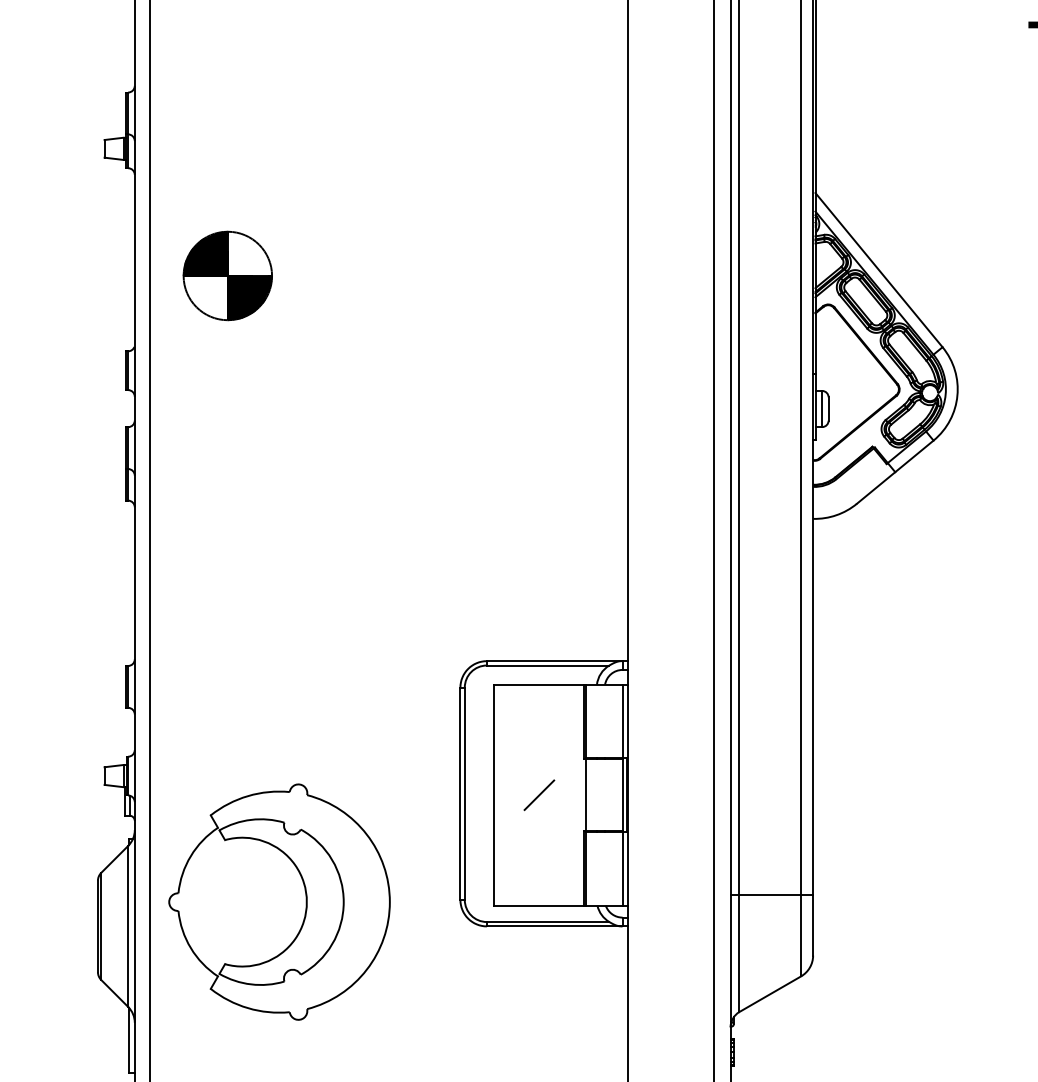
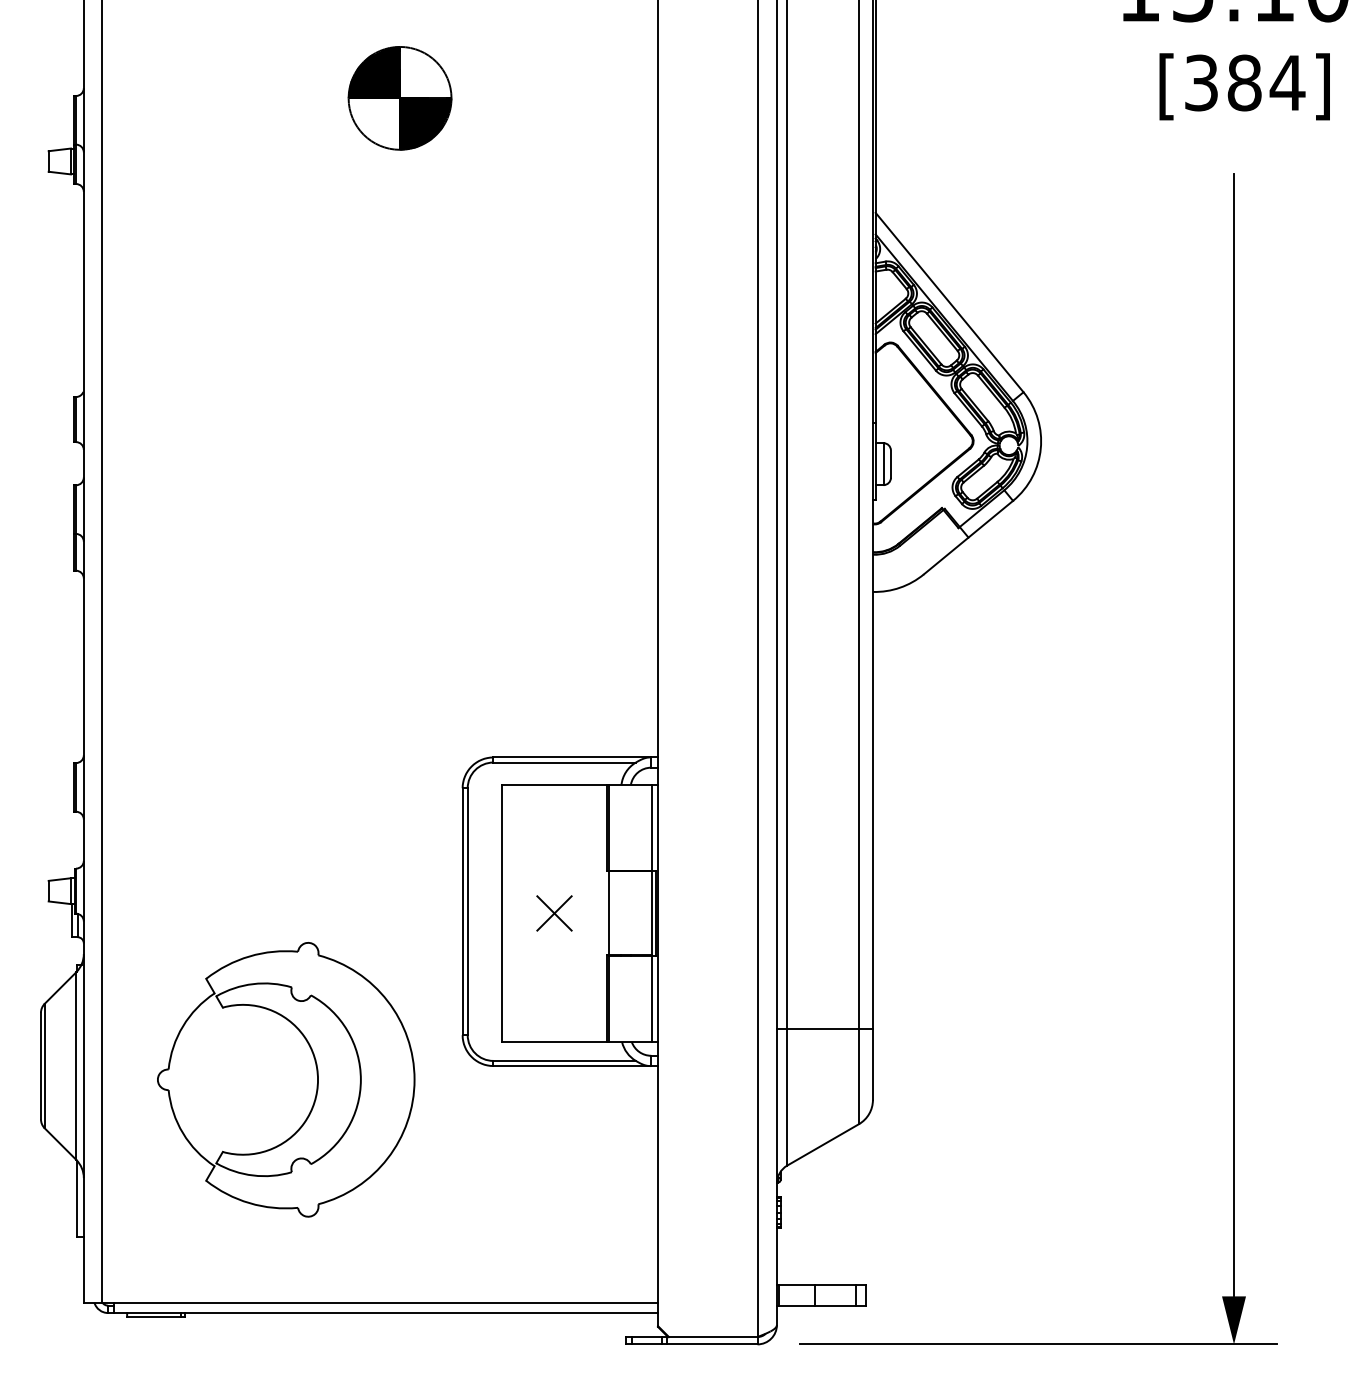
part: (227, 276) -> (399, 98), moved
line: (539, 795) -> (554, 913), added
part: (279, 901) -> (286, 1079), moved

